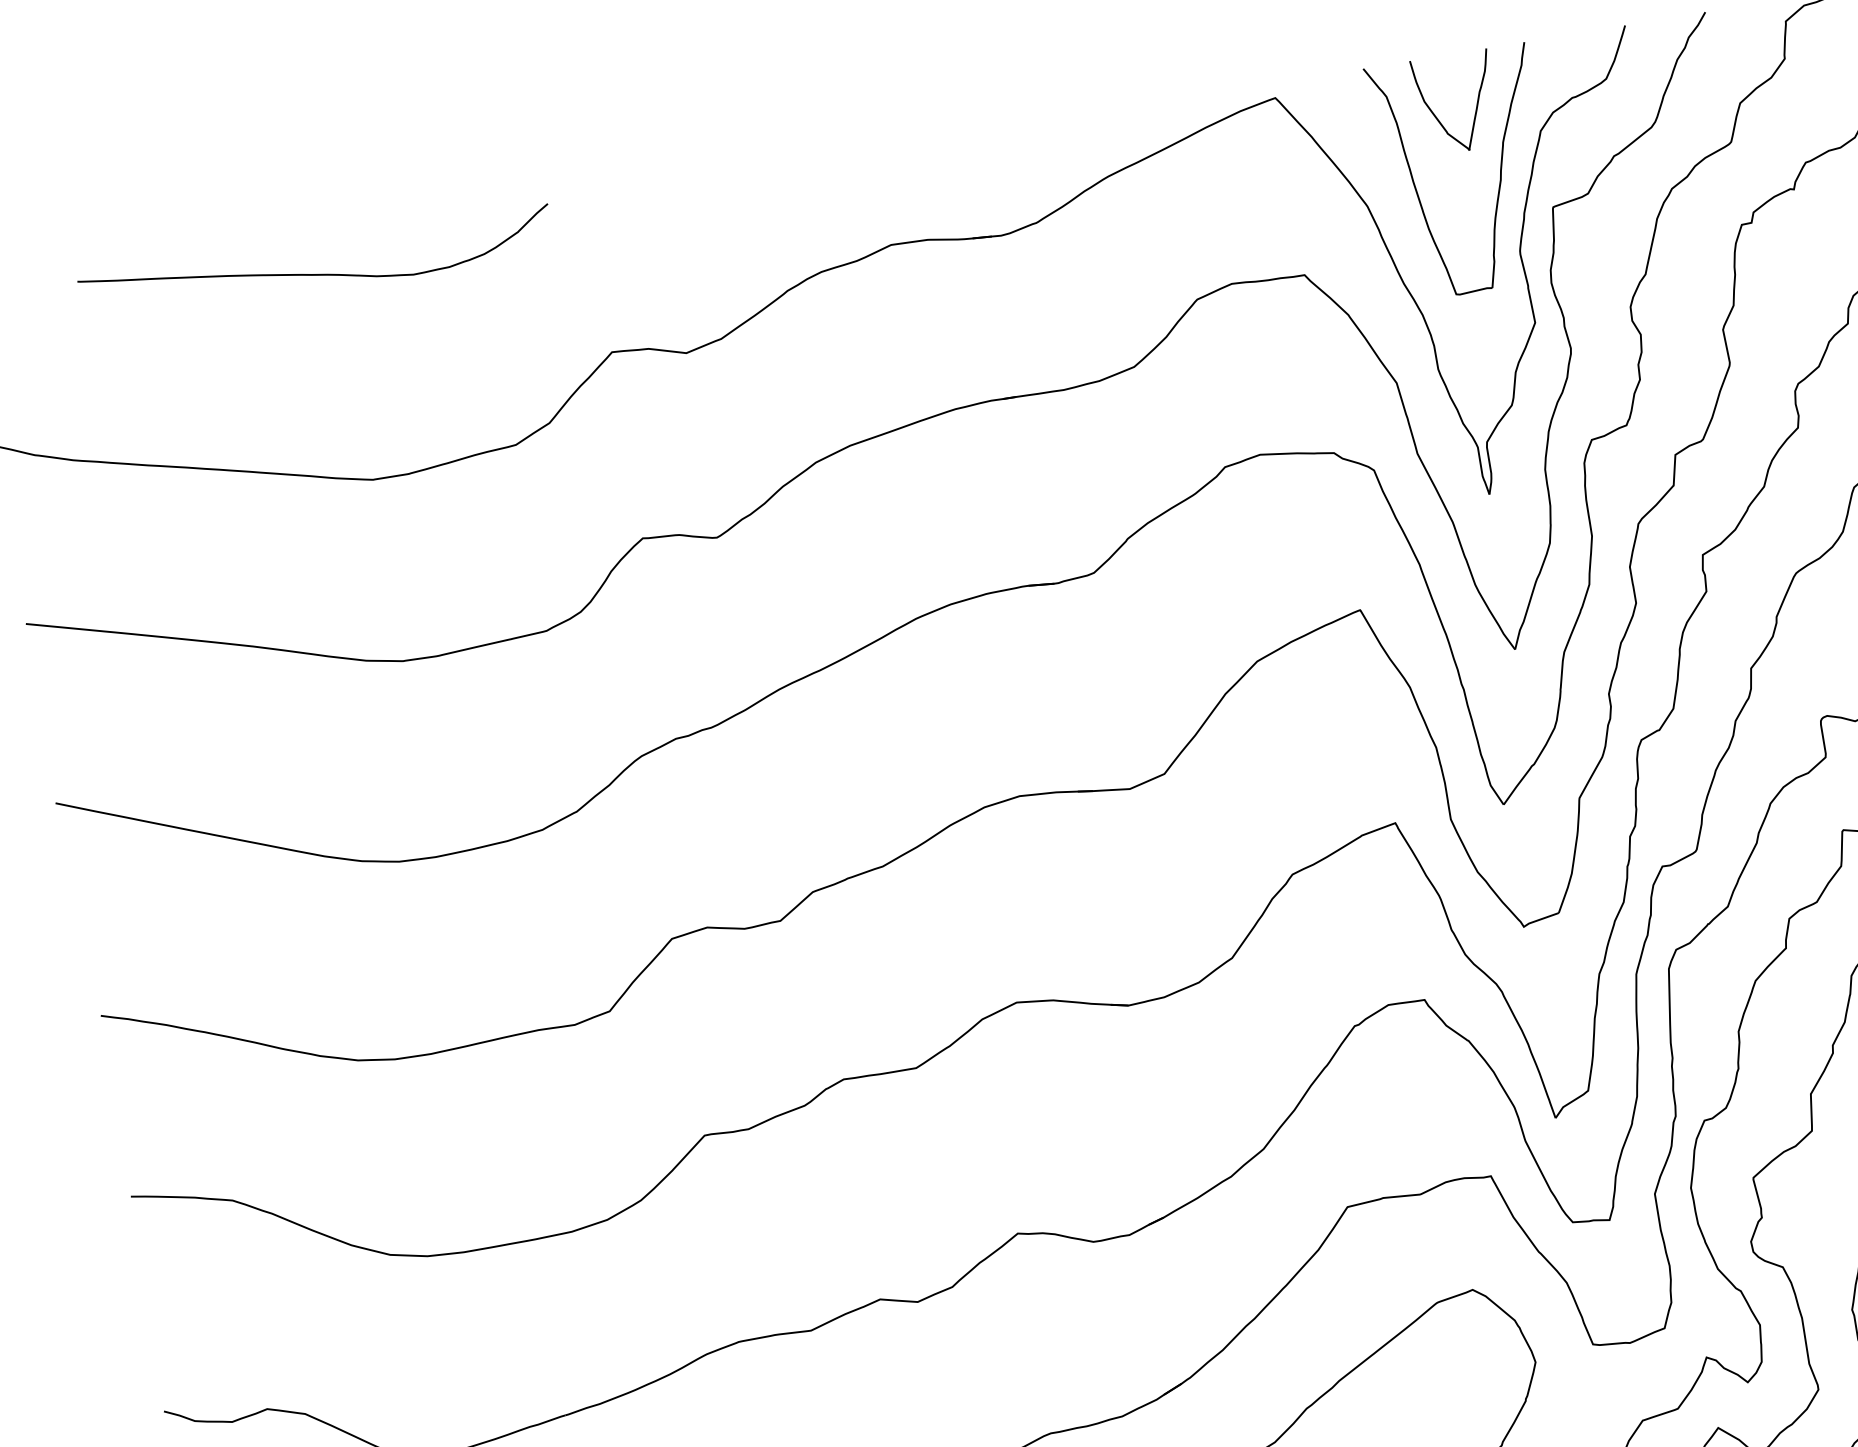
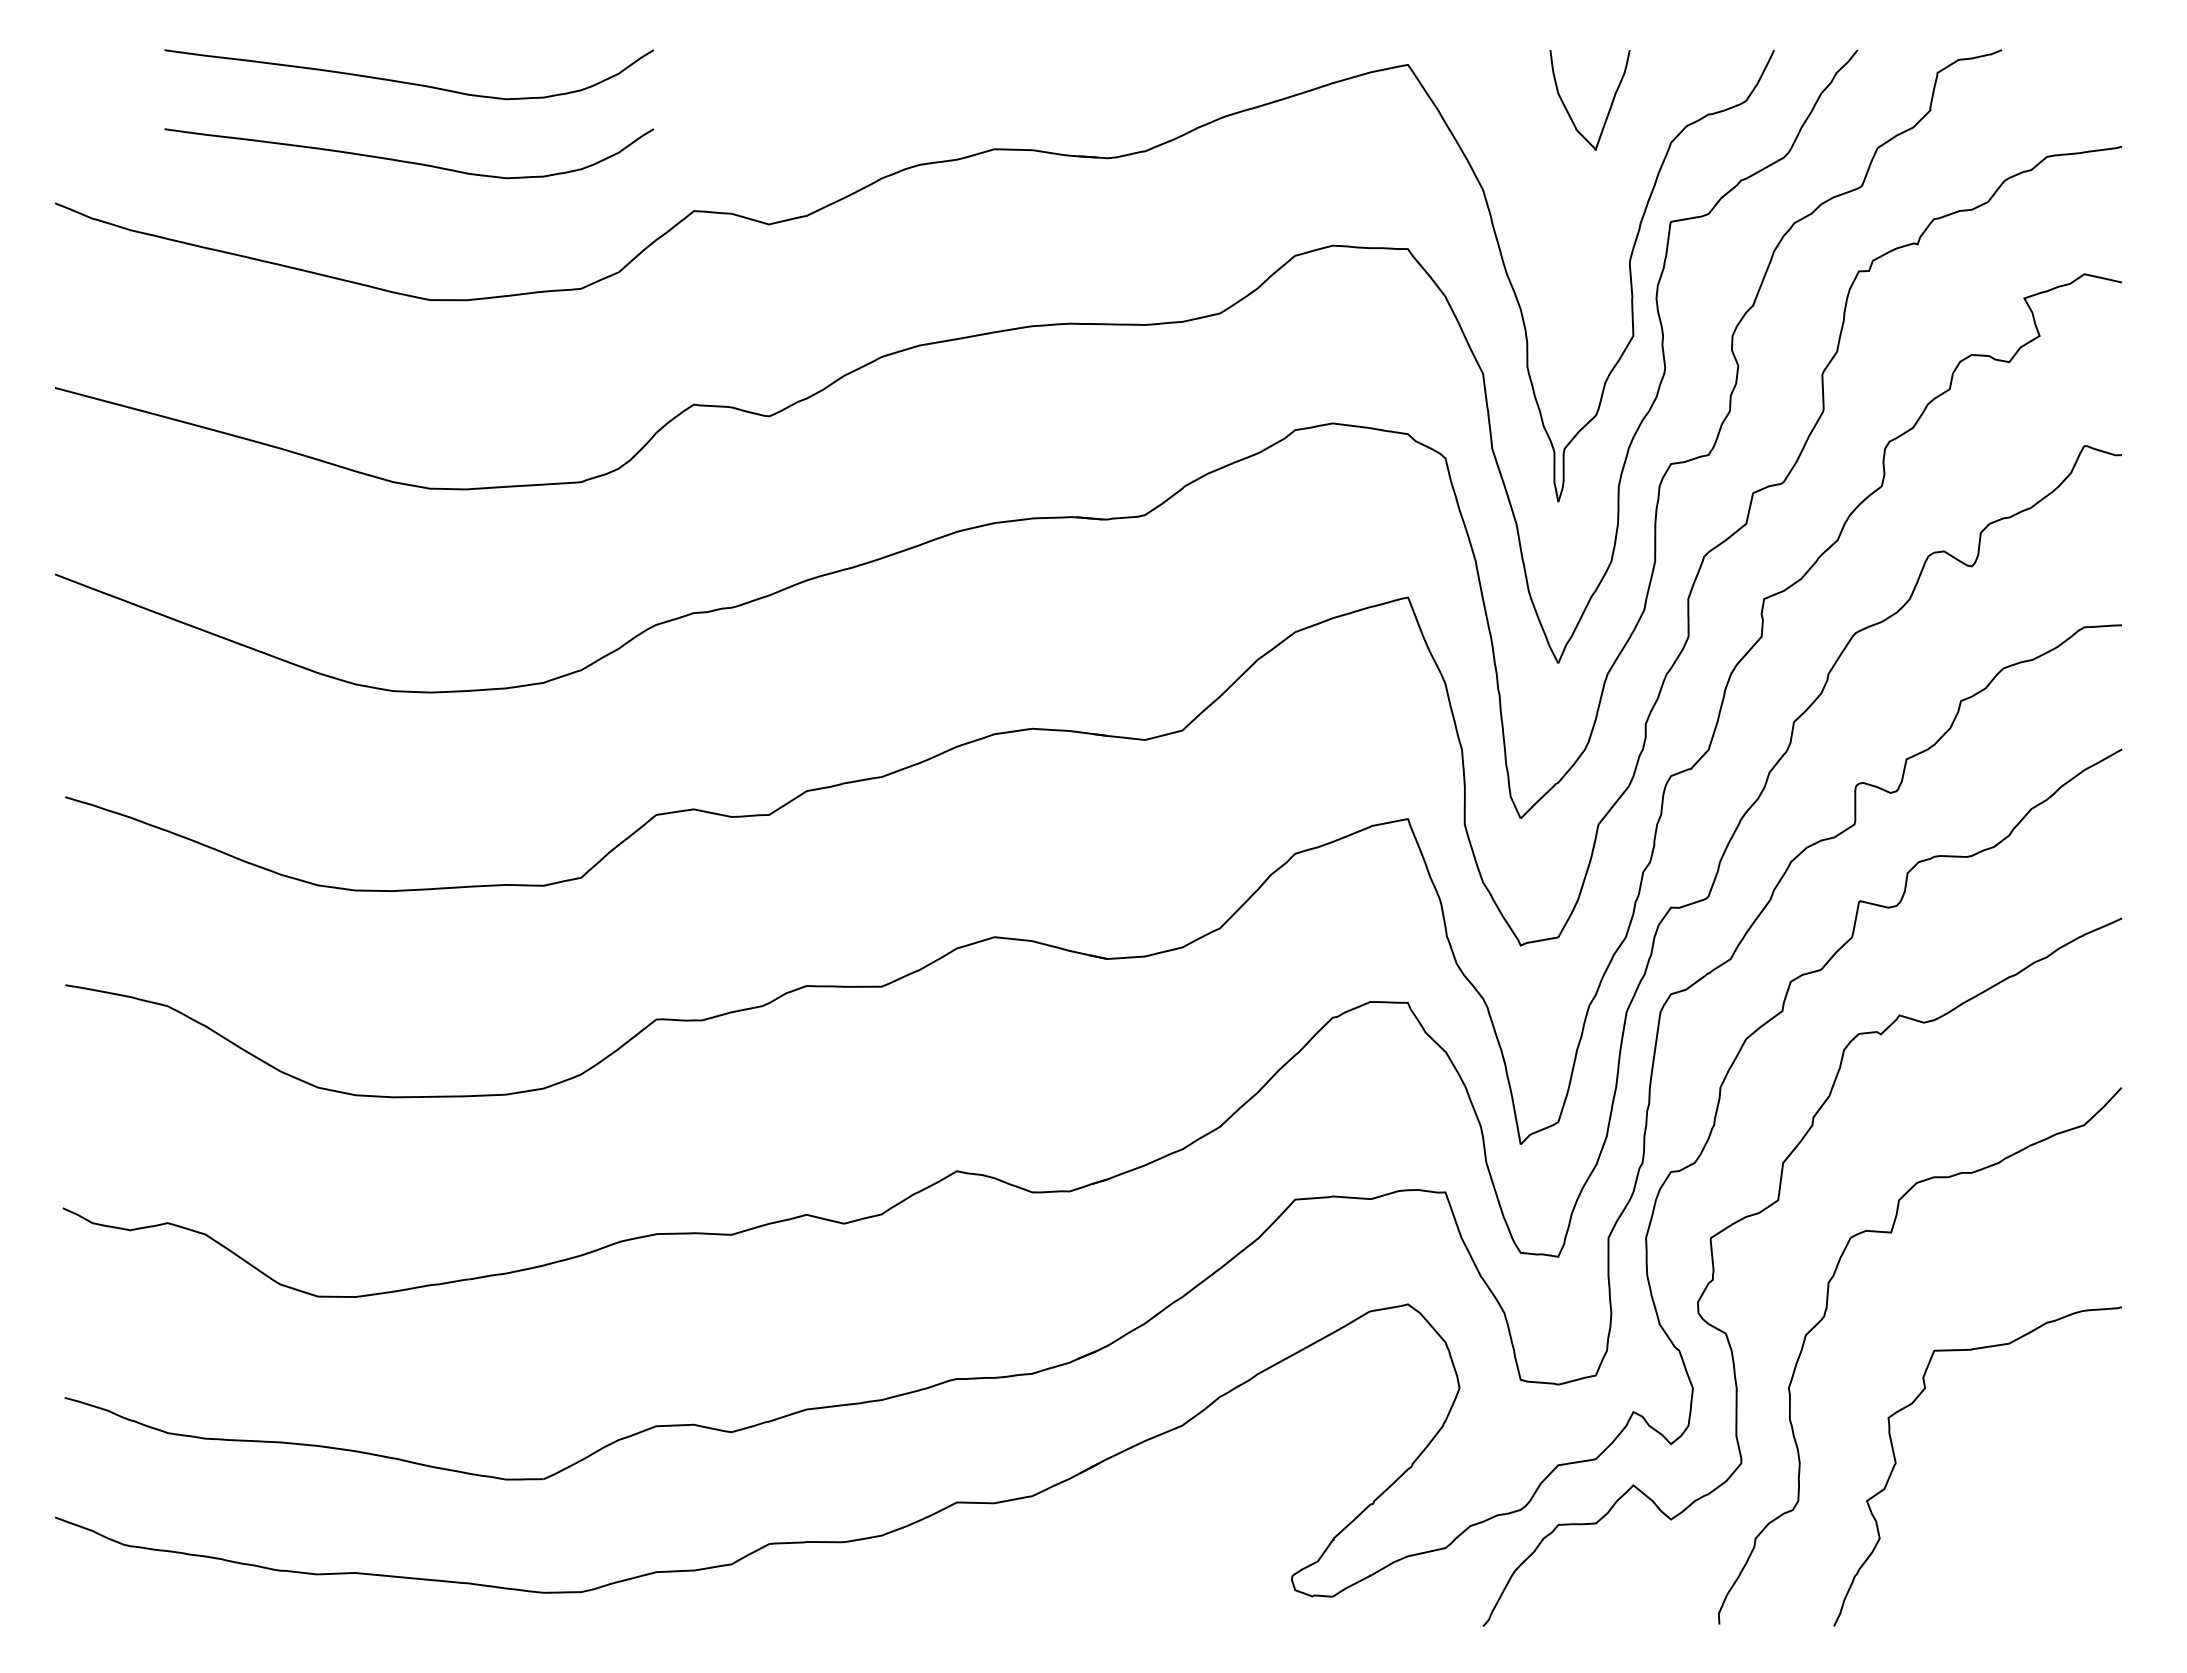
part: (1499, 173) -> (1622, 178), removed
curve: (330, 349) -> (409, 161), added

